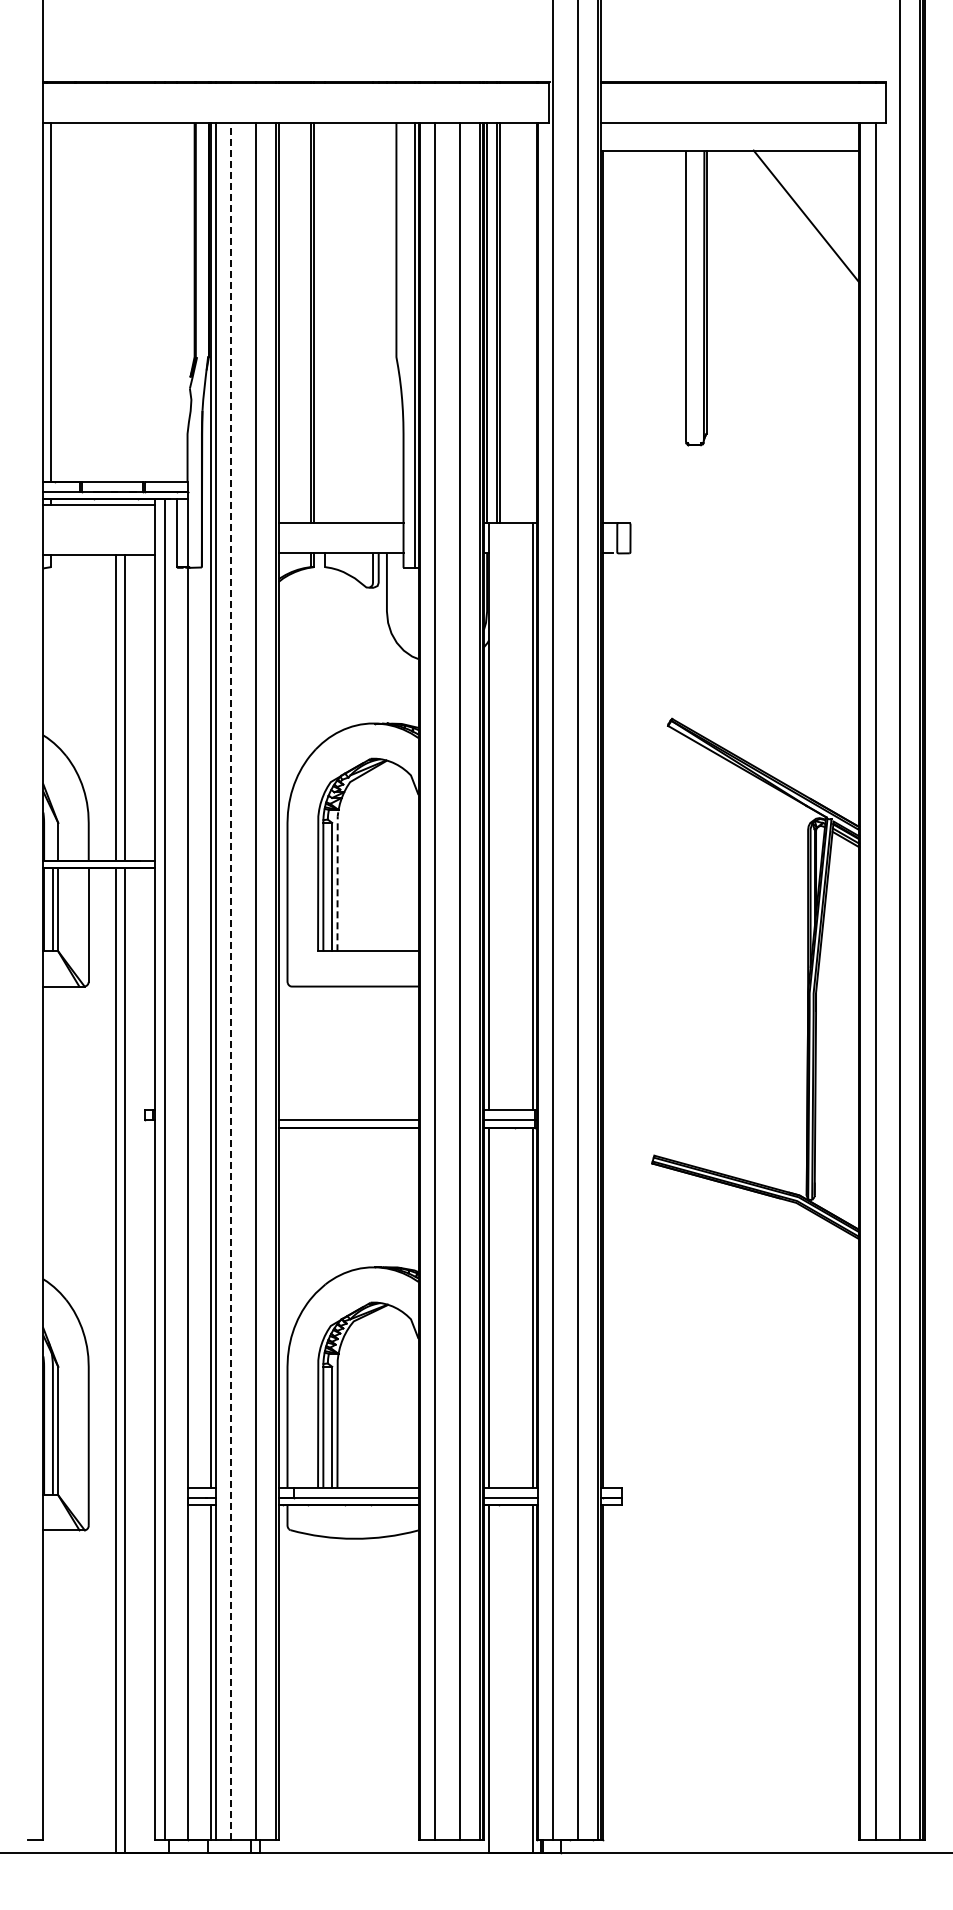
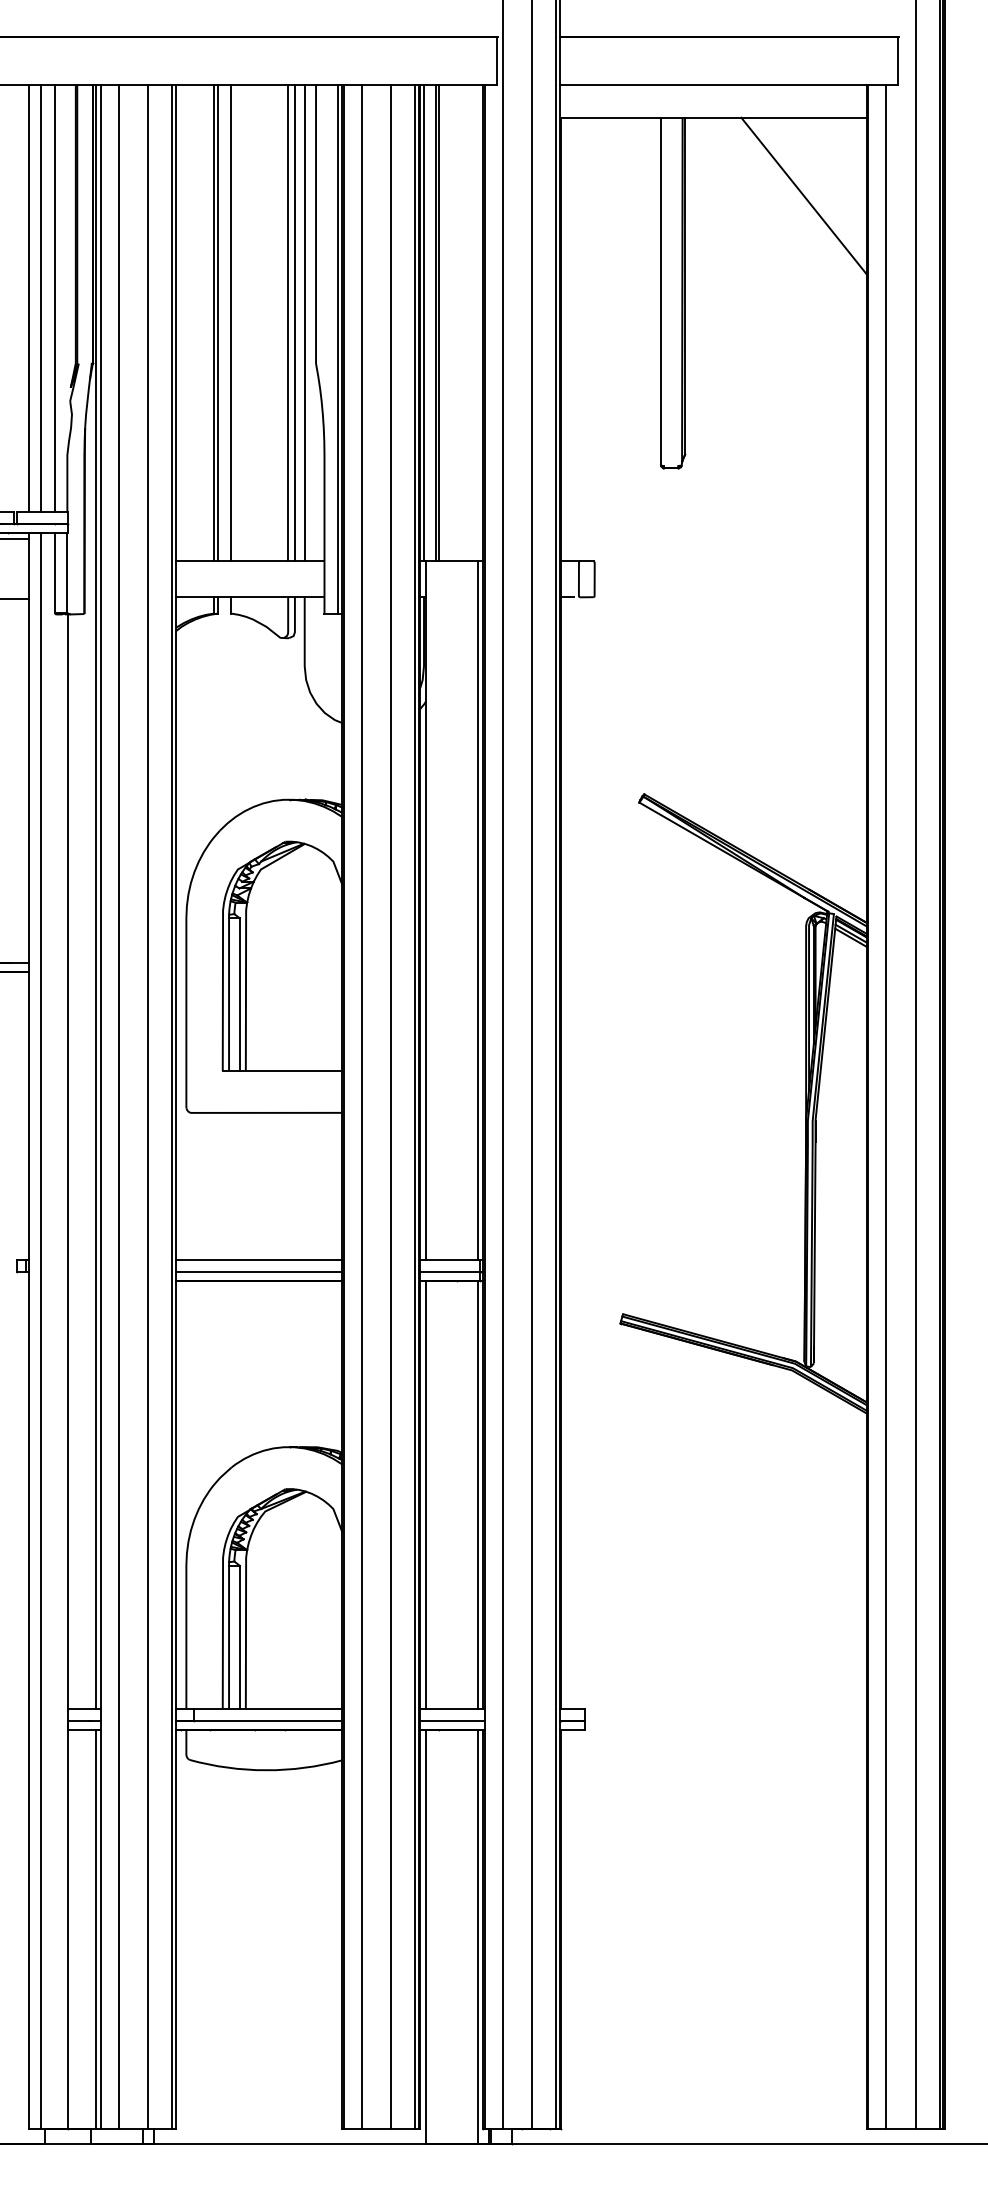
line: (155, 301) -> (29, 297), added
line: (164, 301) -> (39, 297), added
line: (177, 301) -> (55, 297), added
line: (325, 322) -> (231, 322), added
line: (373, 322) -> (288, 322), added
line: (378, 322) -> (294, 322), added
line: (386, 322) -> (304, 322), added
line: (337, 879) -> (245, 985), dashed -> solid
line: (230, 981) -> (118, 1106), dashed -> solid
line: (348, 1109) -> (258, 1259), added

